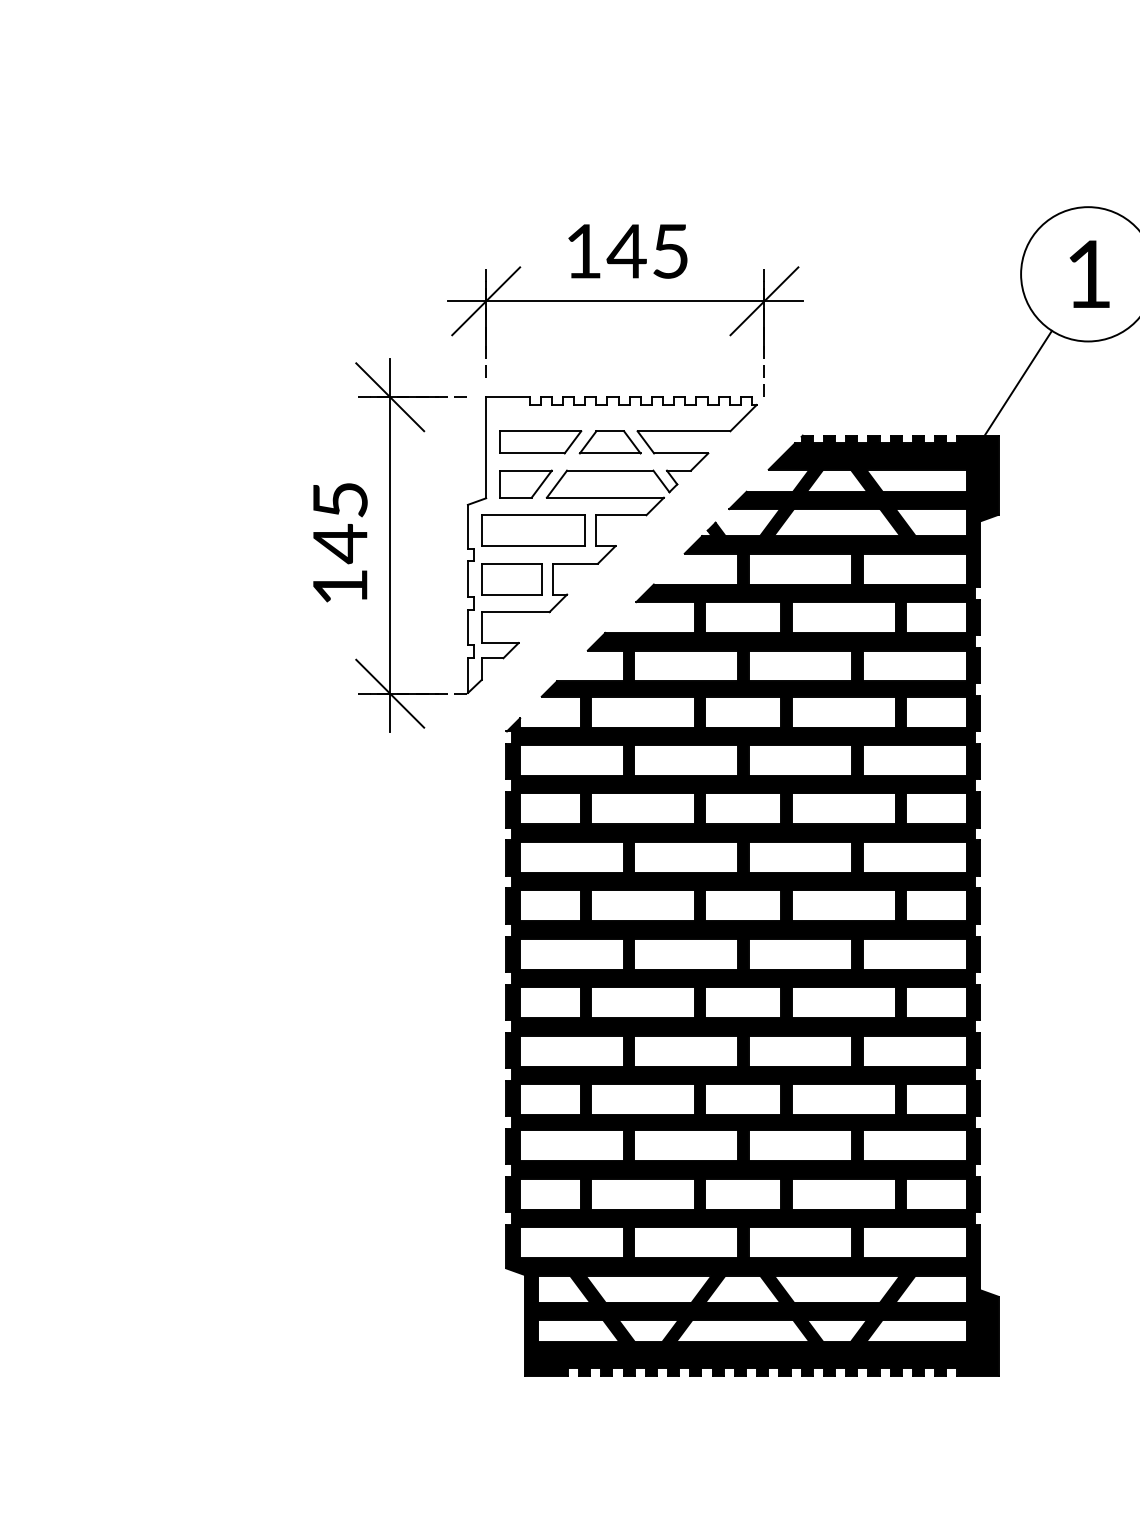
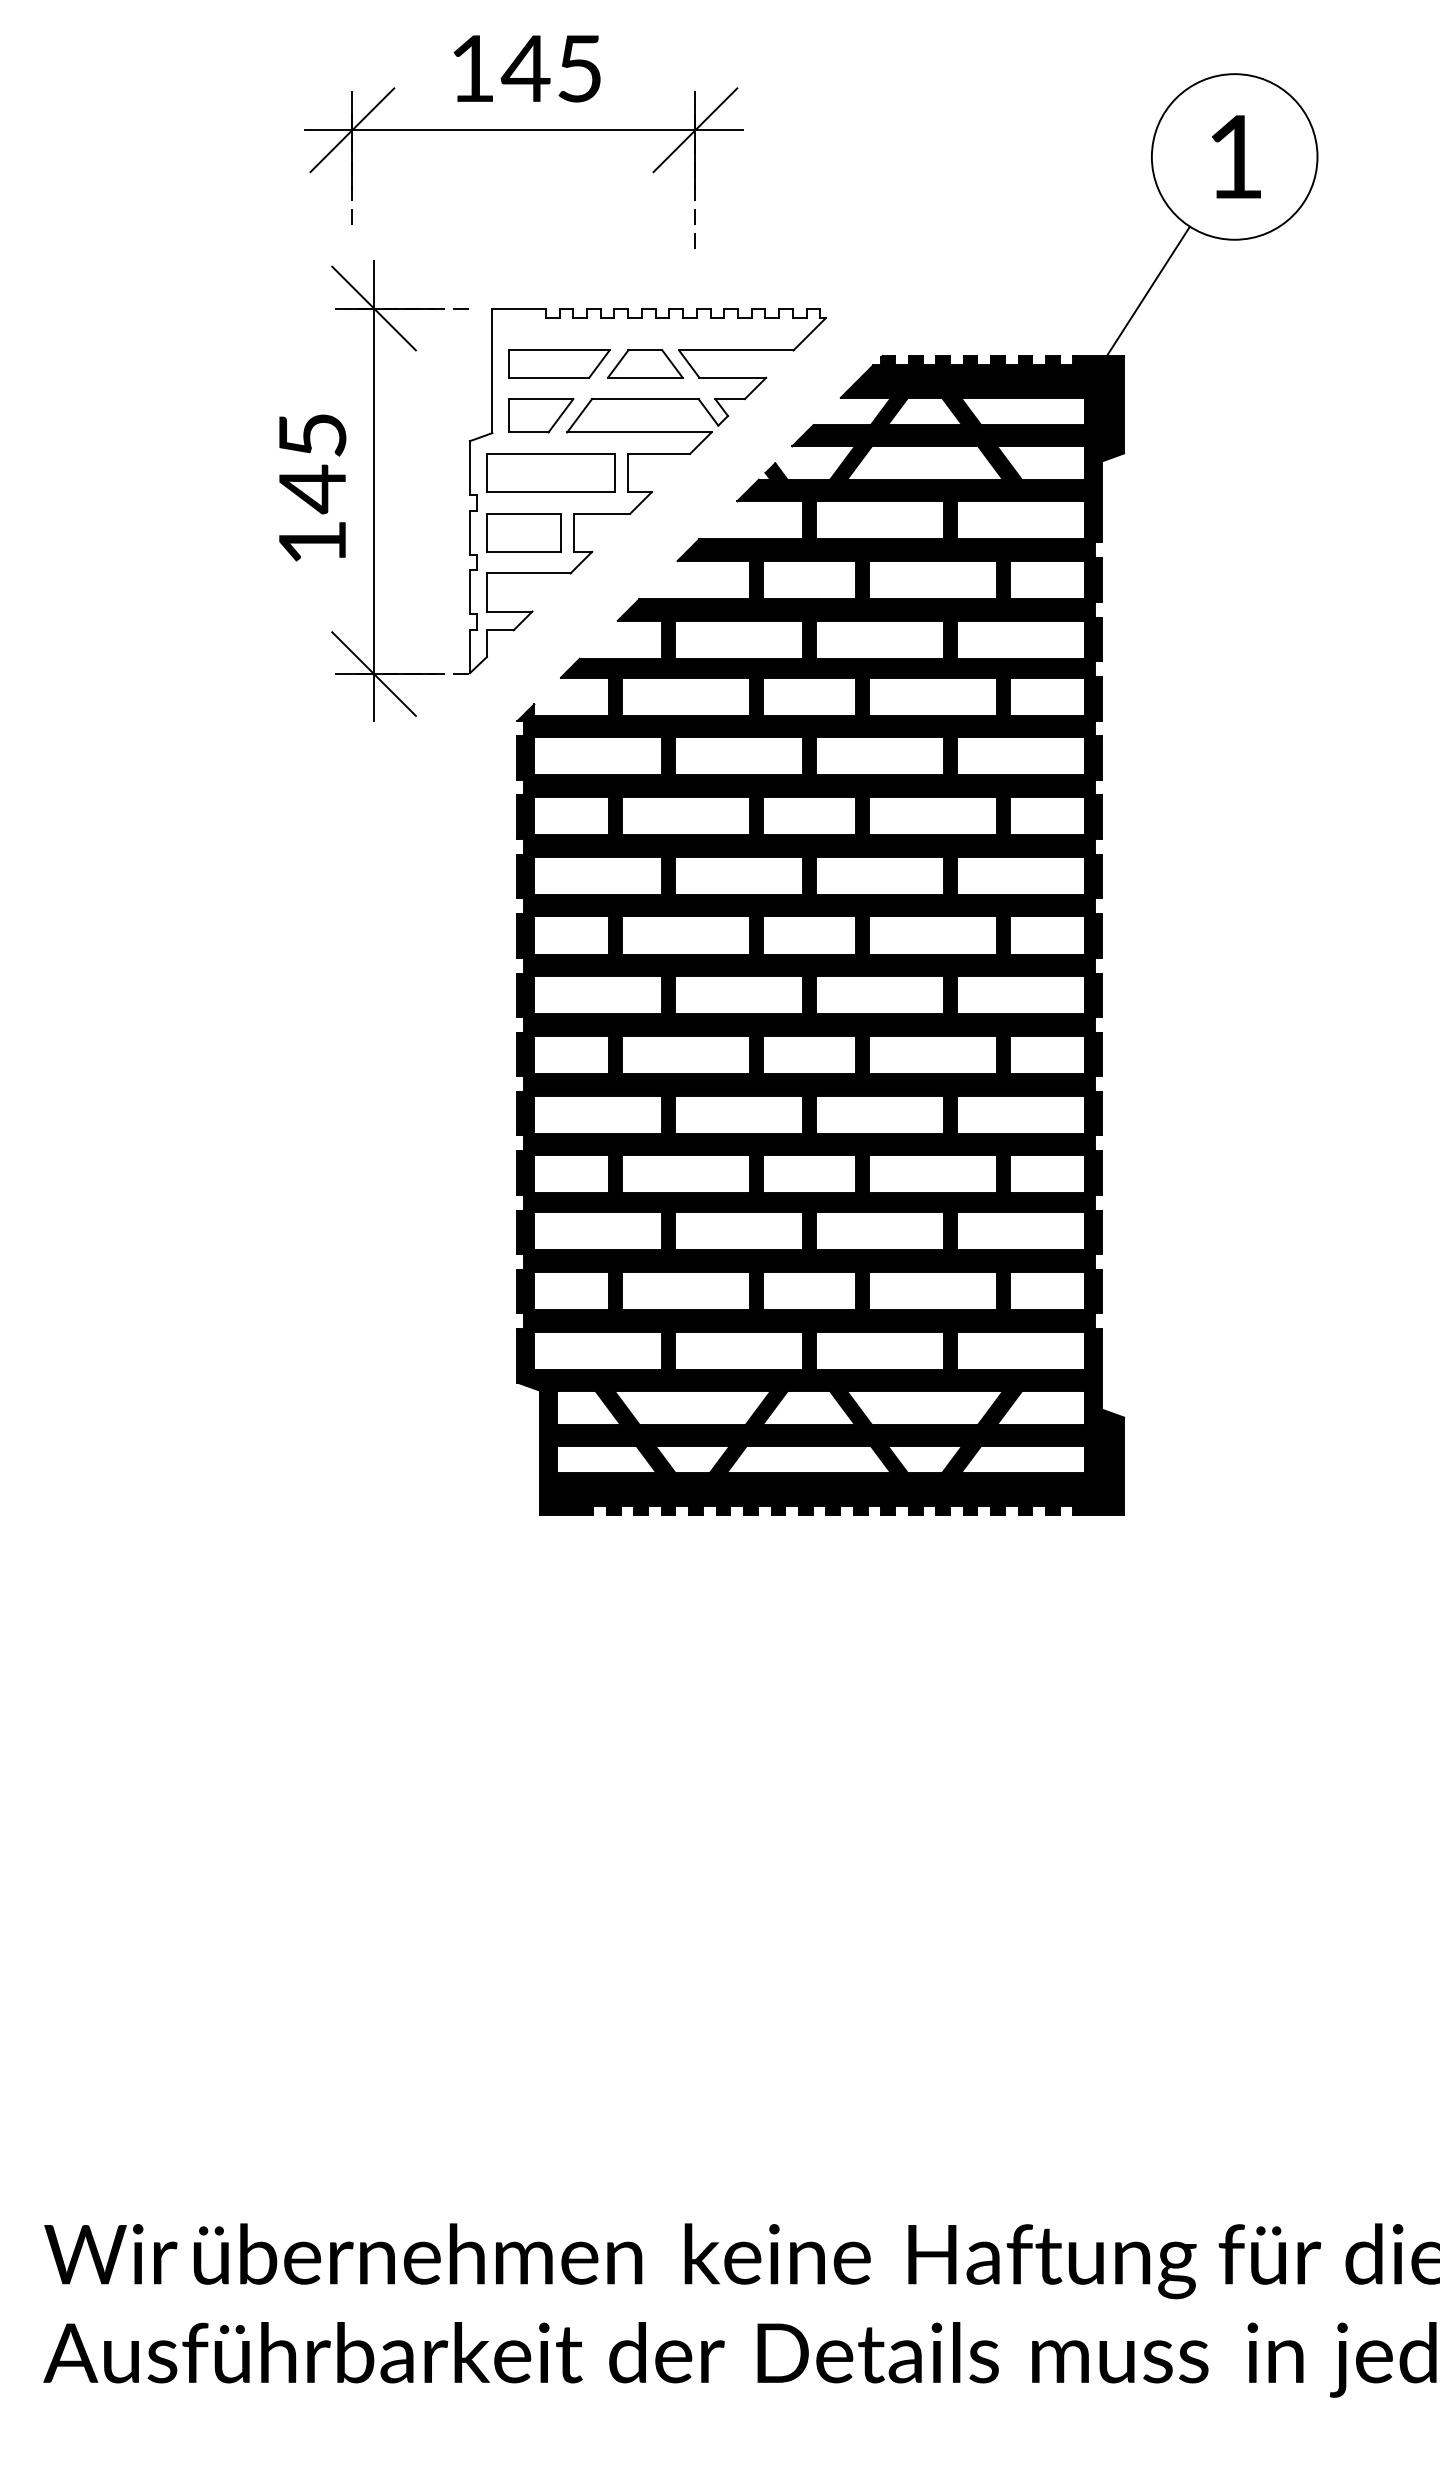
part: (624, 301) -> (523, 130), moved

